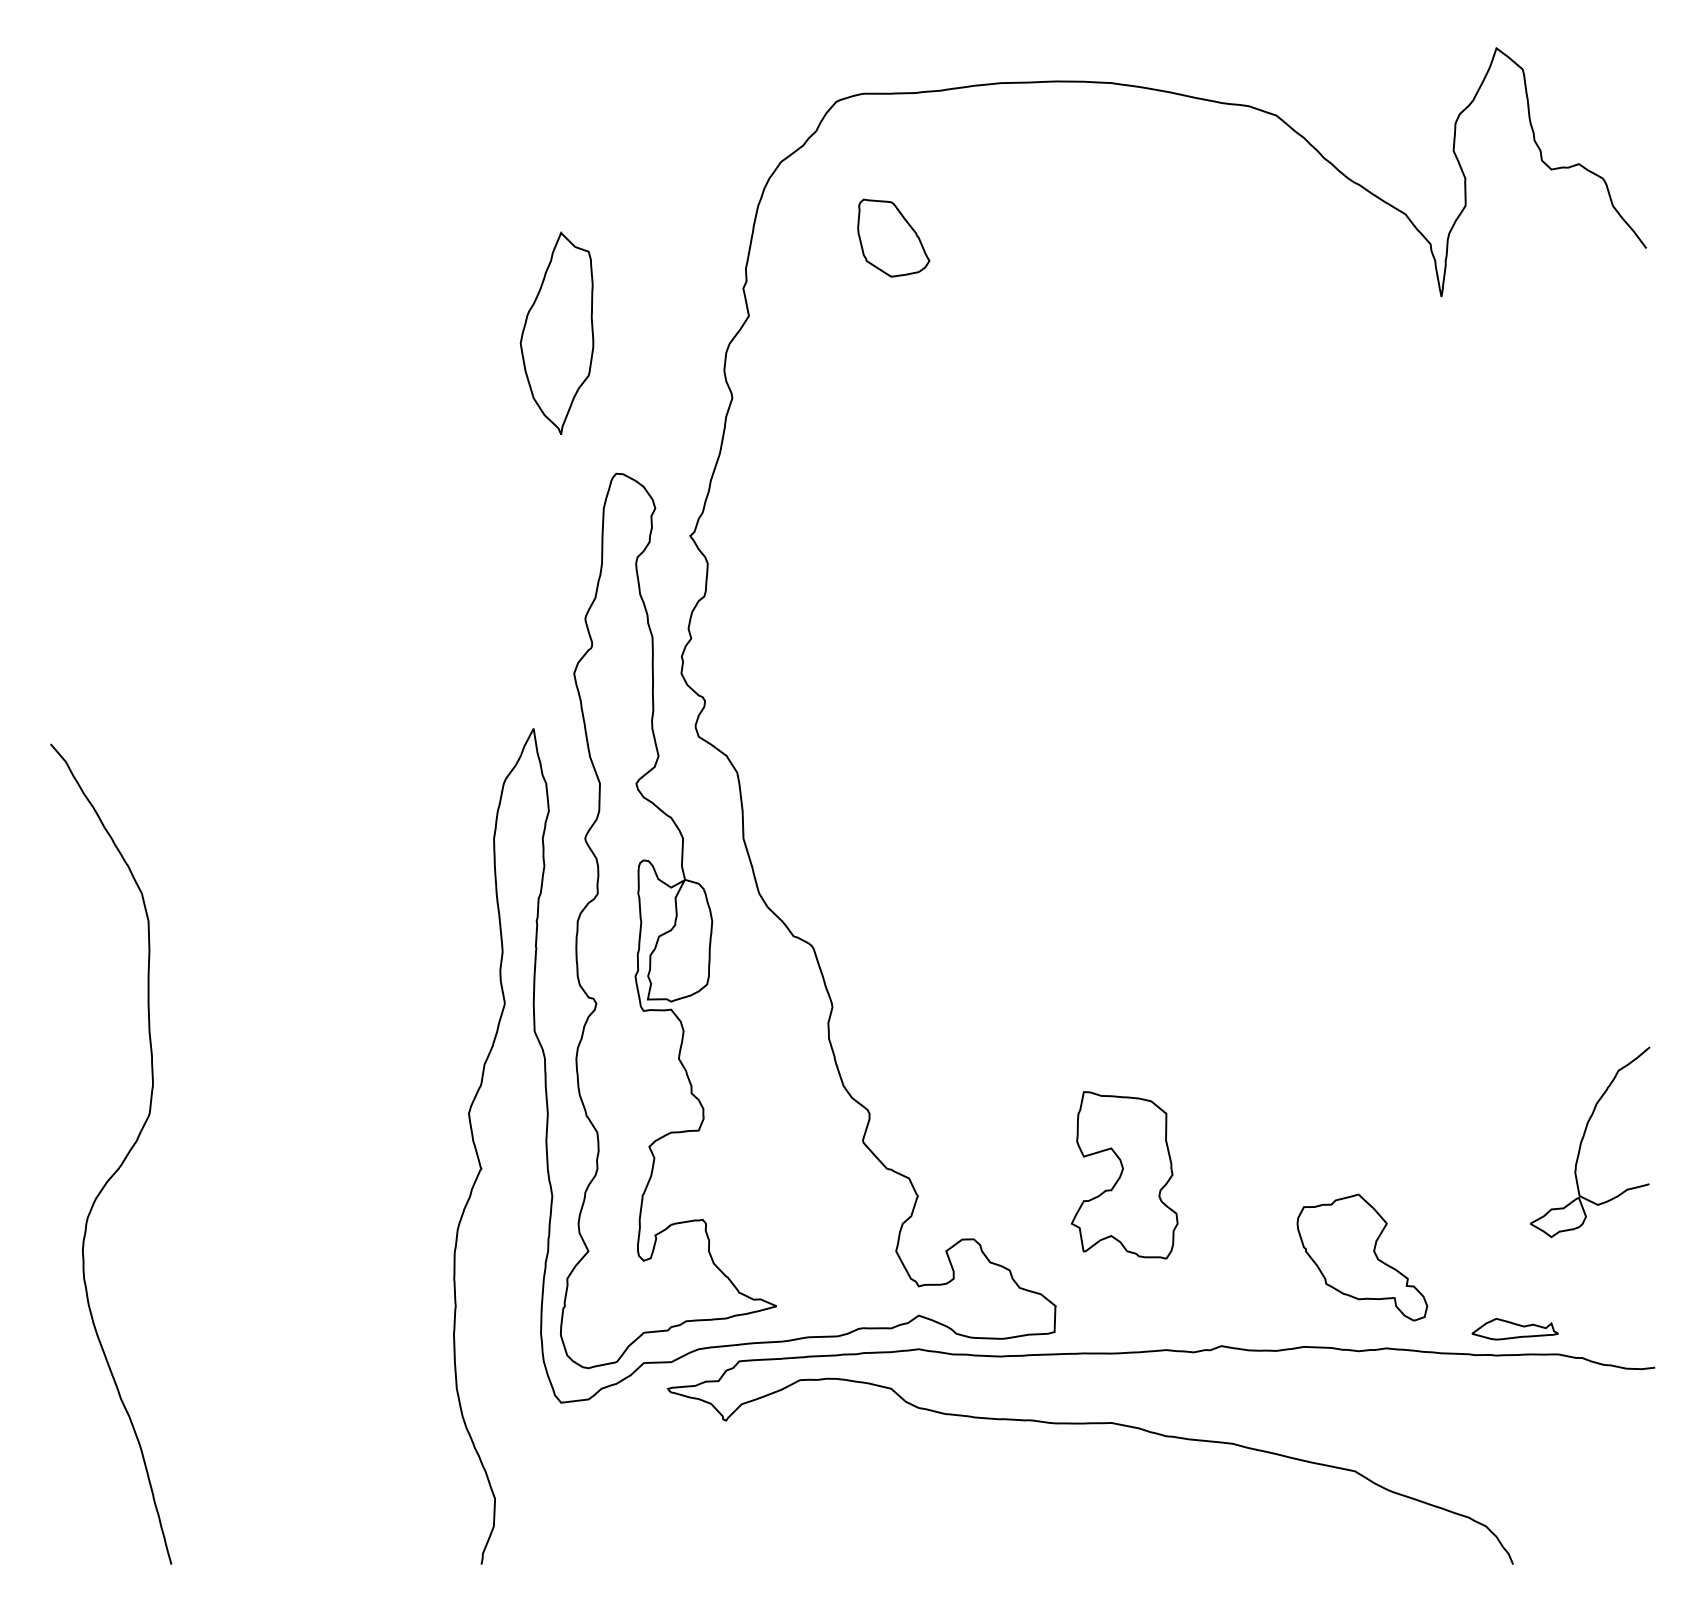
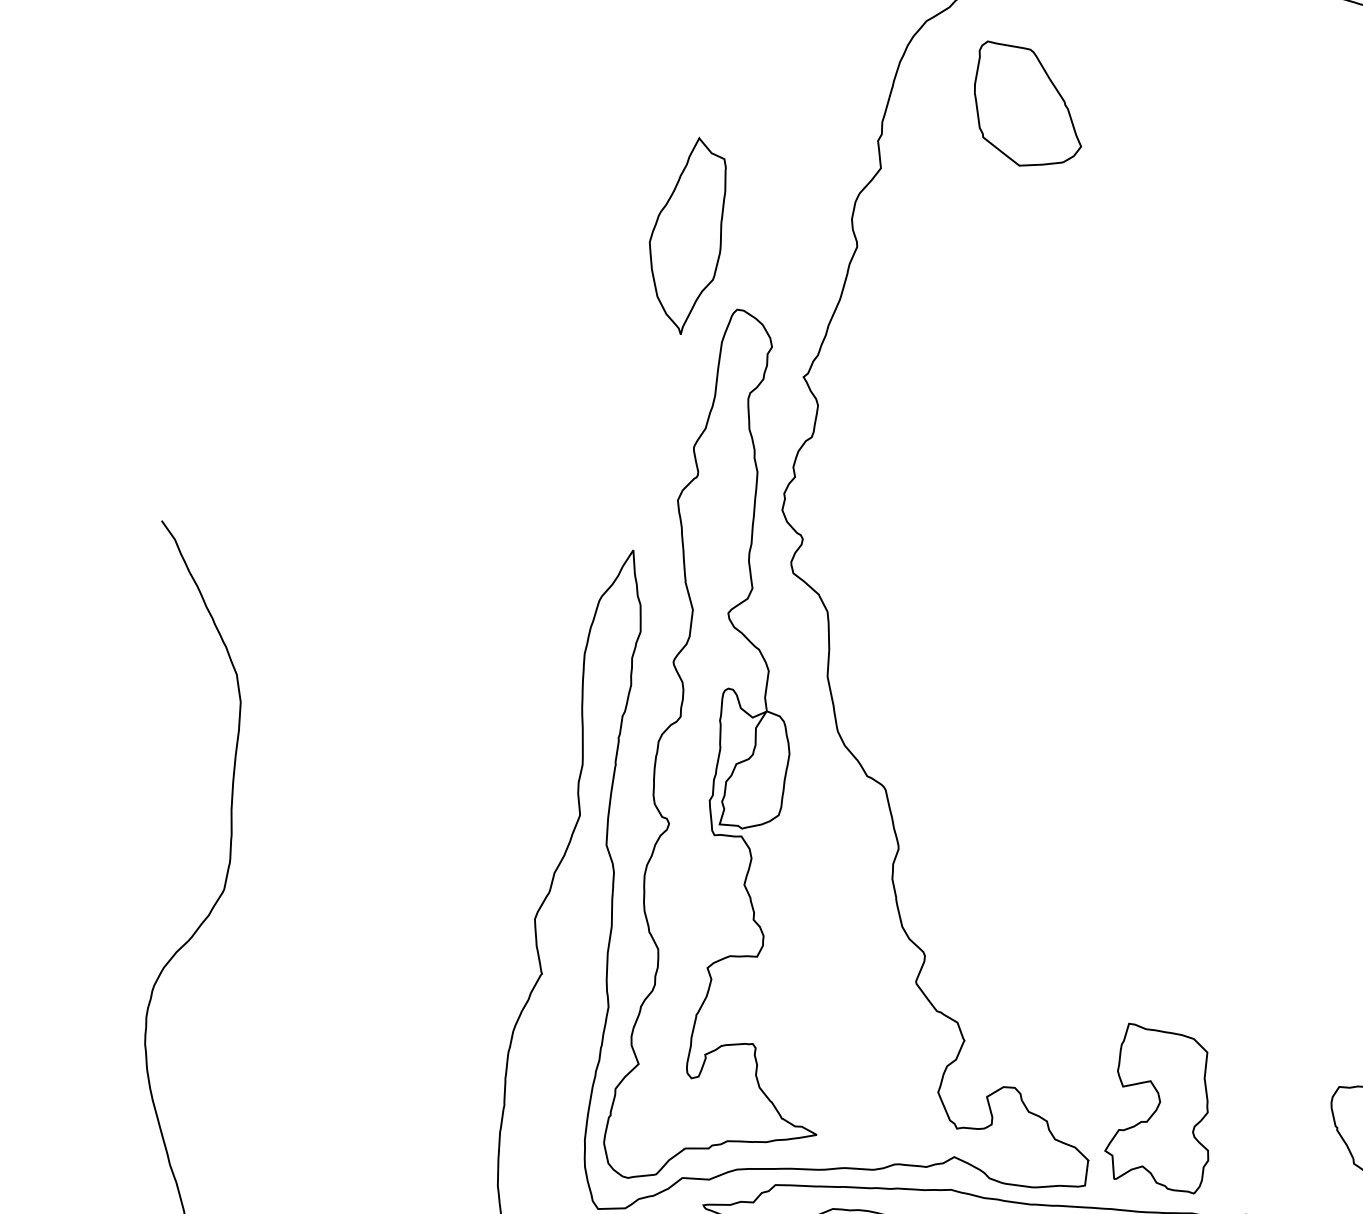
part: (893, 237) -> (1028, 105), size x1.6
part: (556, 332) -> (685, 234), moved
part: (1124, 1175) -> (1160, 1108), moved

